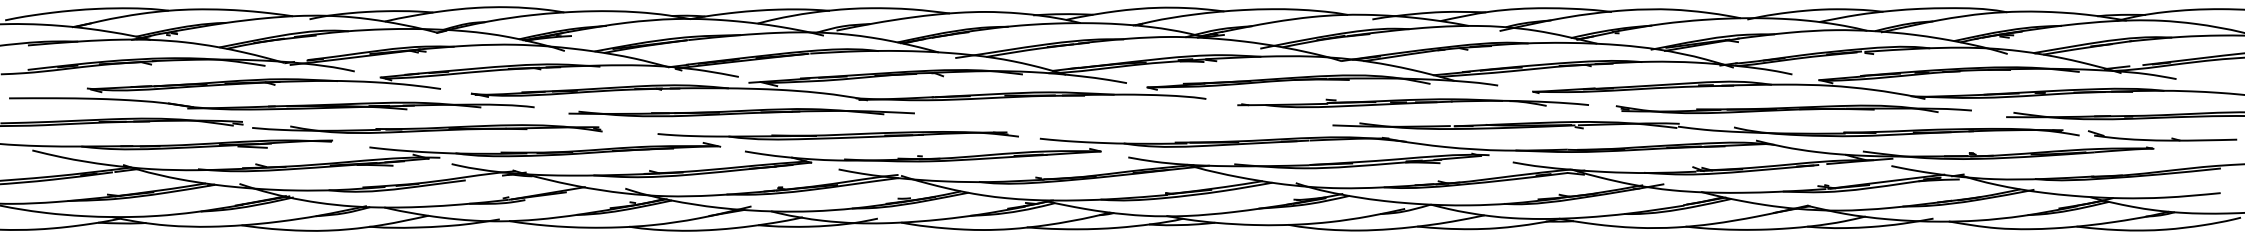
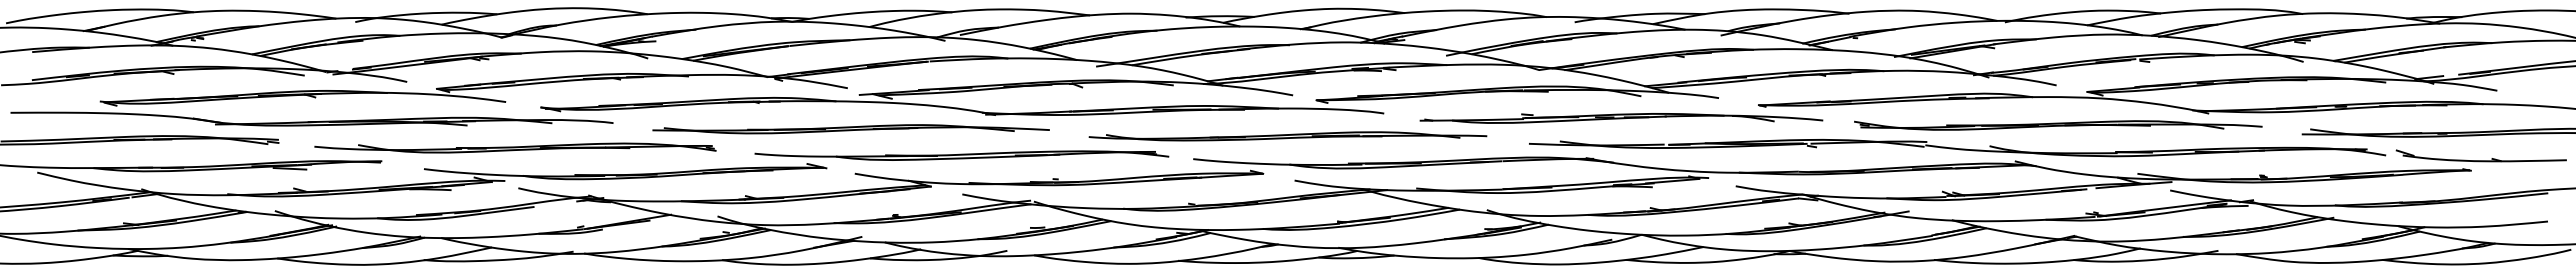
part: (1122, 119) -> (1287, 136), added
part: (427, 128) -> (515, 147), moved

